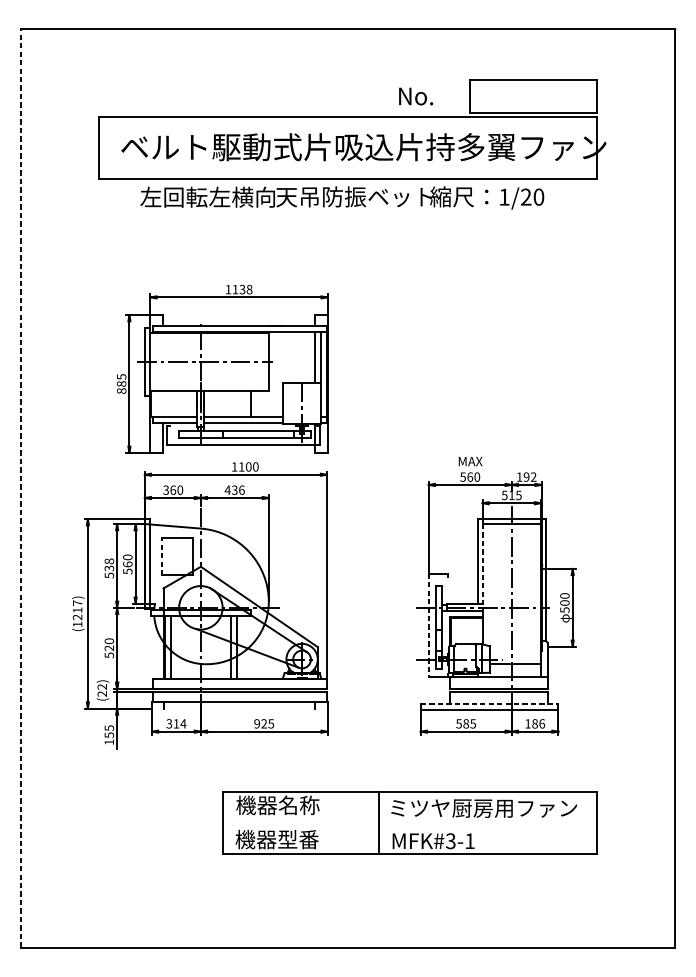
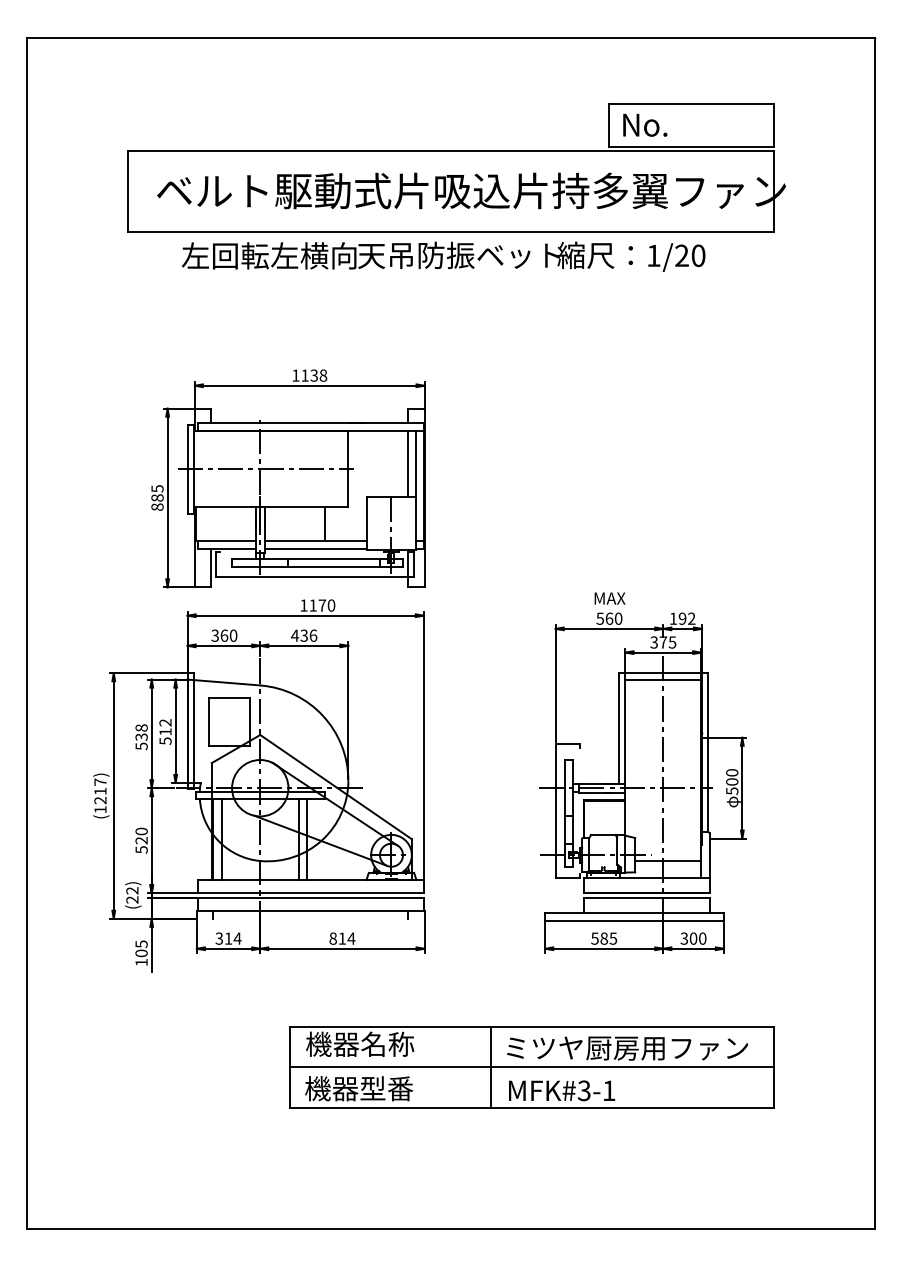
text: (416, 95) -> (645, 124), moved
text: (248, 466) -> (322, 605), 1100 -> 1170
line: (21, 488) -> (27, 633), dashed -> solid
text: (508, 495) -> (658, 642), 515 -> 375
line: (161, 556) -> (209, 721), dashed -> solid
text: (127, 561) -> (165, 727), 560 -> 512
line: (482, 565) -> (625, 733), dashed -> solid
line: (428, 625) -> (555, 811), dashed -> solid
line: (490, 703) -> (635, 912), dashed -> solid
text: (264, 723) -> (342, 938), 925 -> 814
text: (535, 723) -> (693, 938), 186 -> 300
text: (109, 735) -> (141, 953), 155 -> 105
line: (410, 823) -> (531, 1067), added

